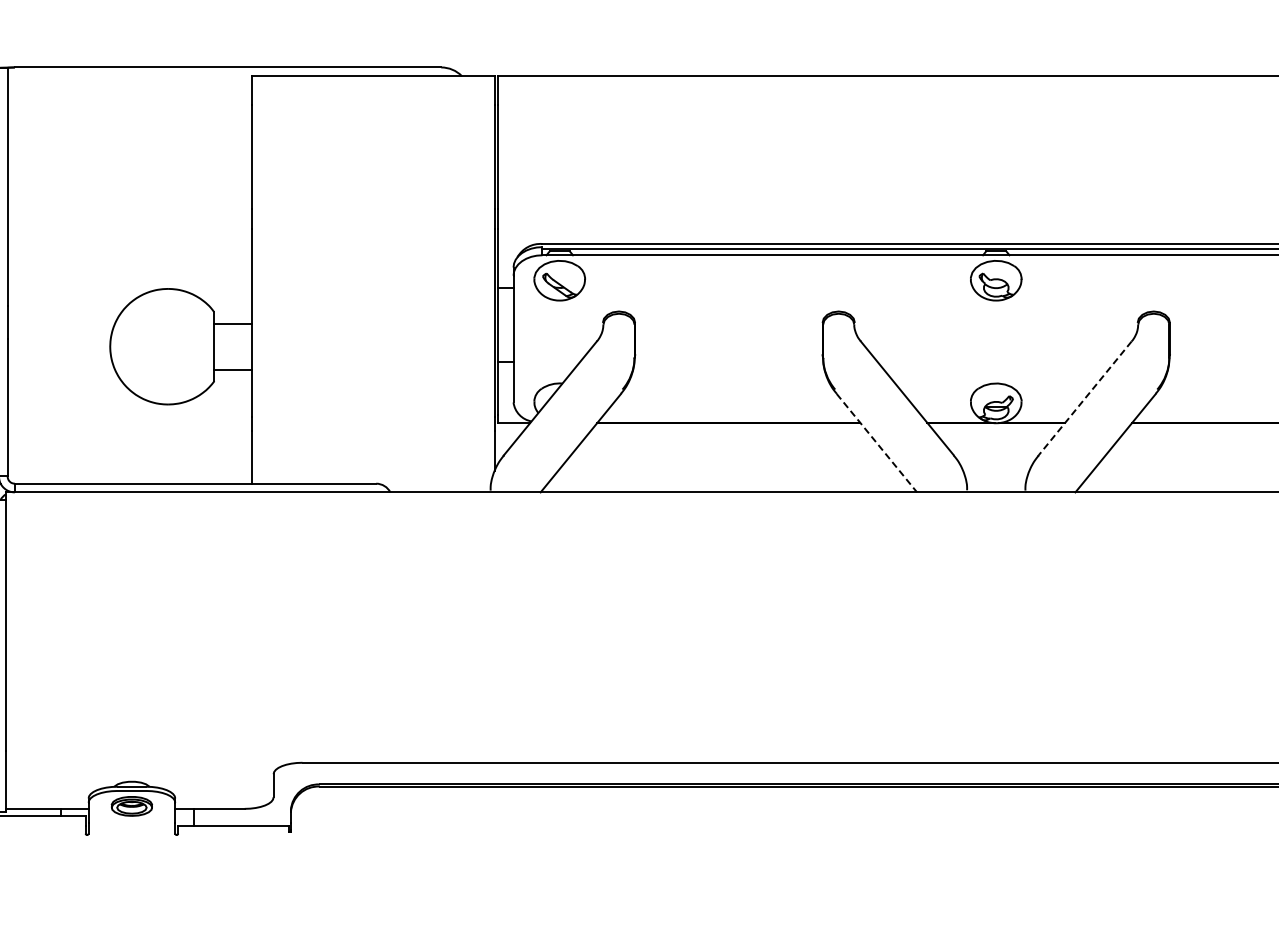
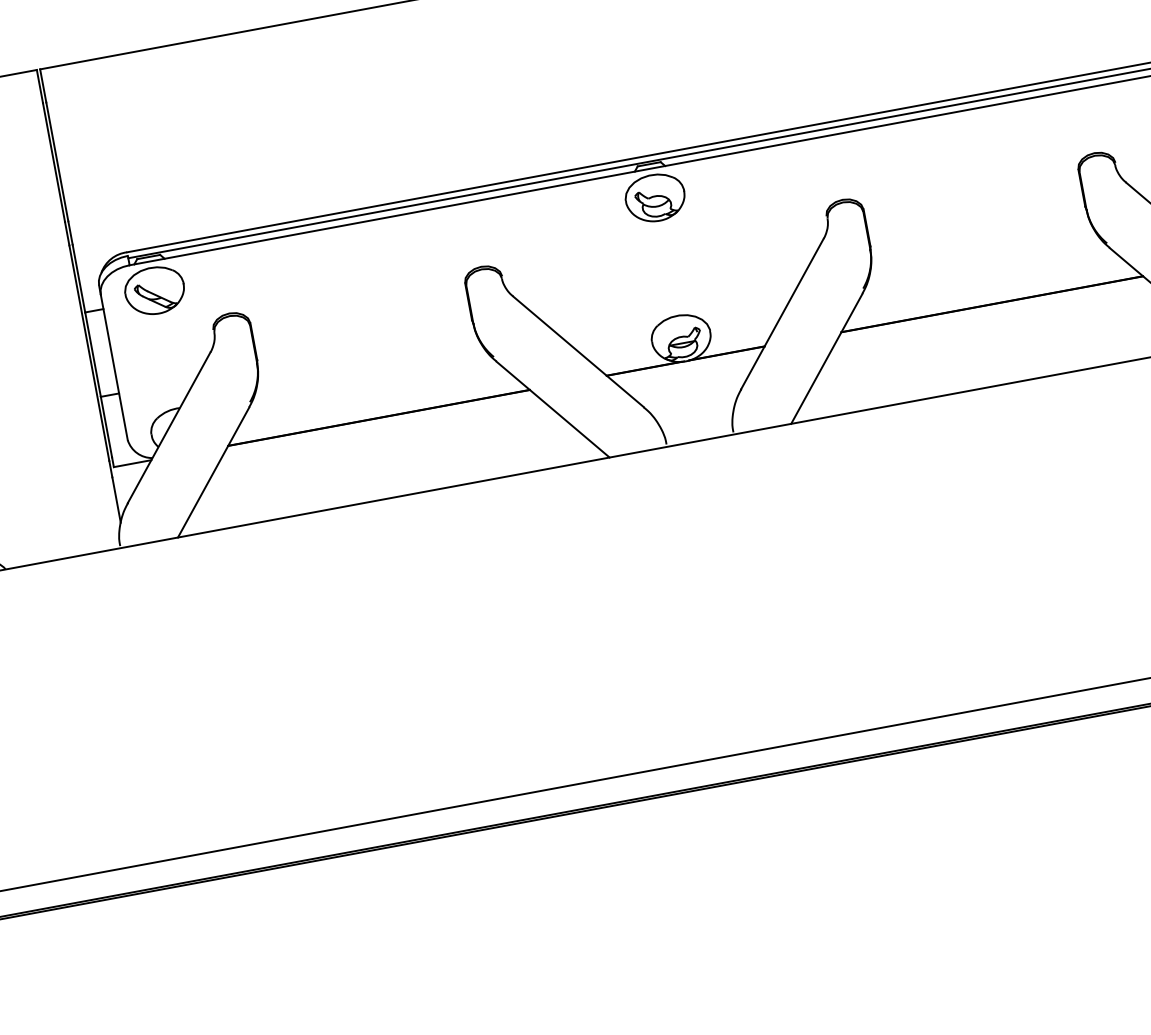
line: (1084, 398) -> (781, 314), dashed -> solid
line: (876, 443) -> (552, 410), dashed -> solid

